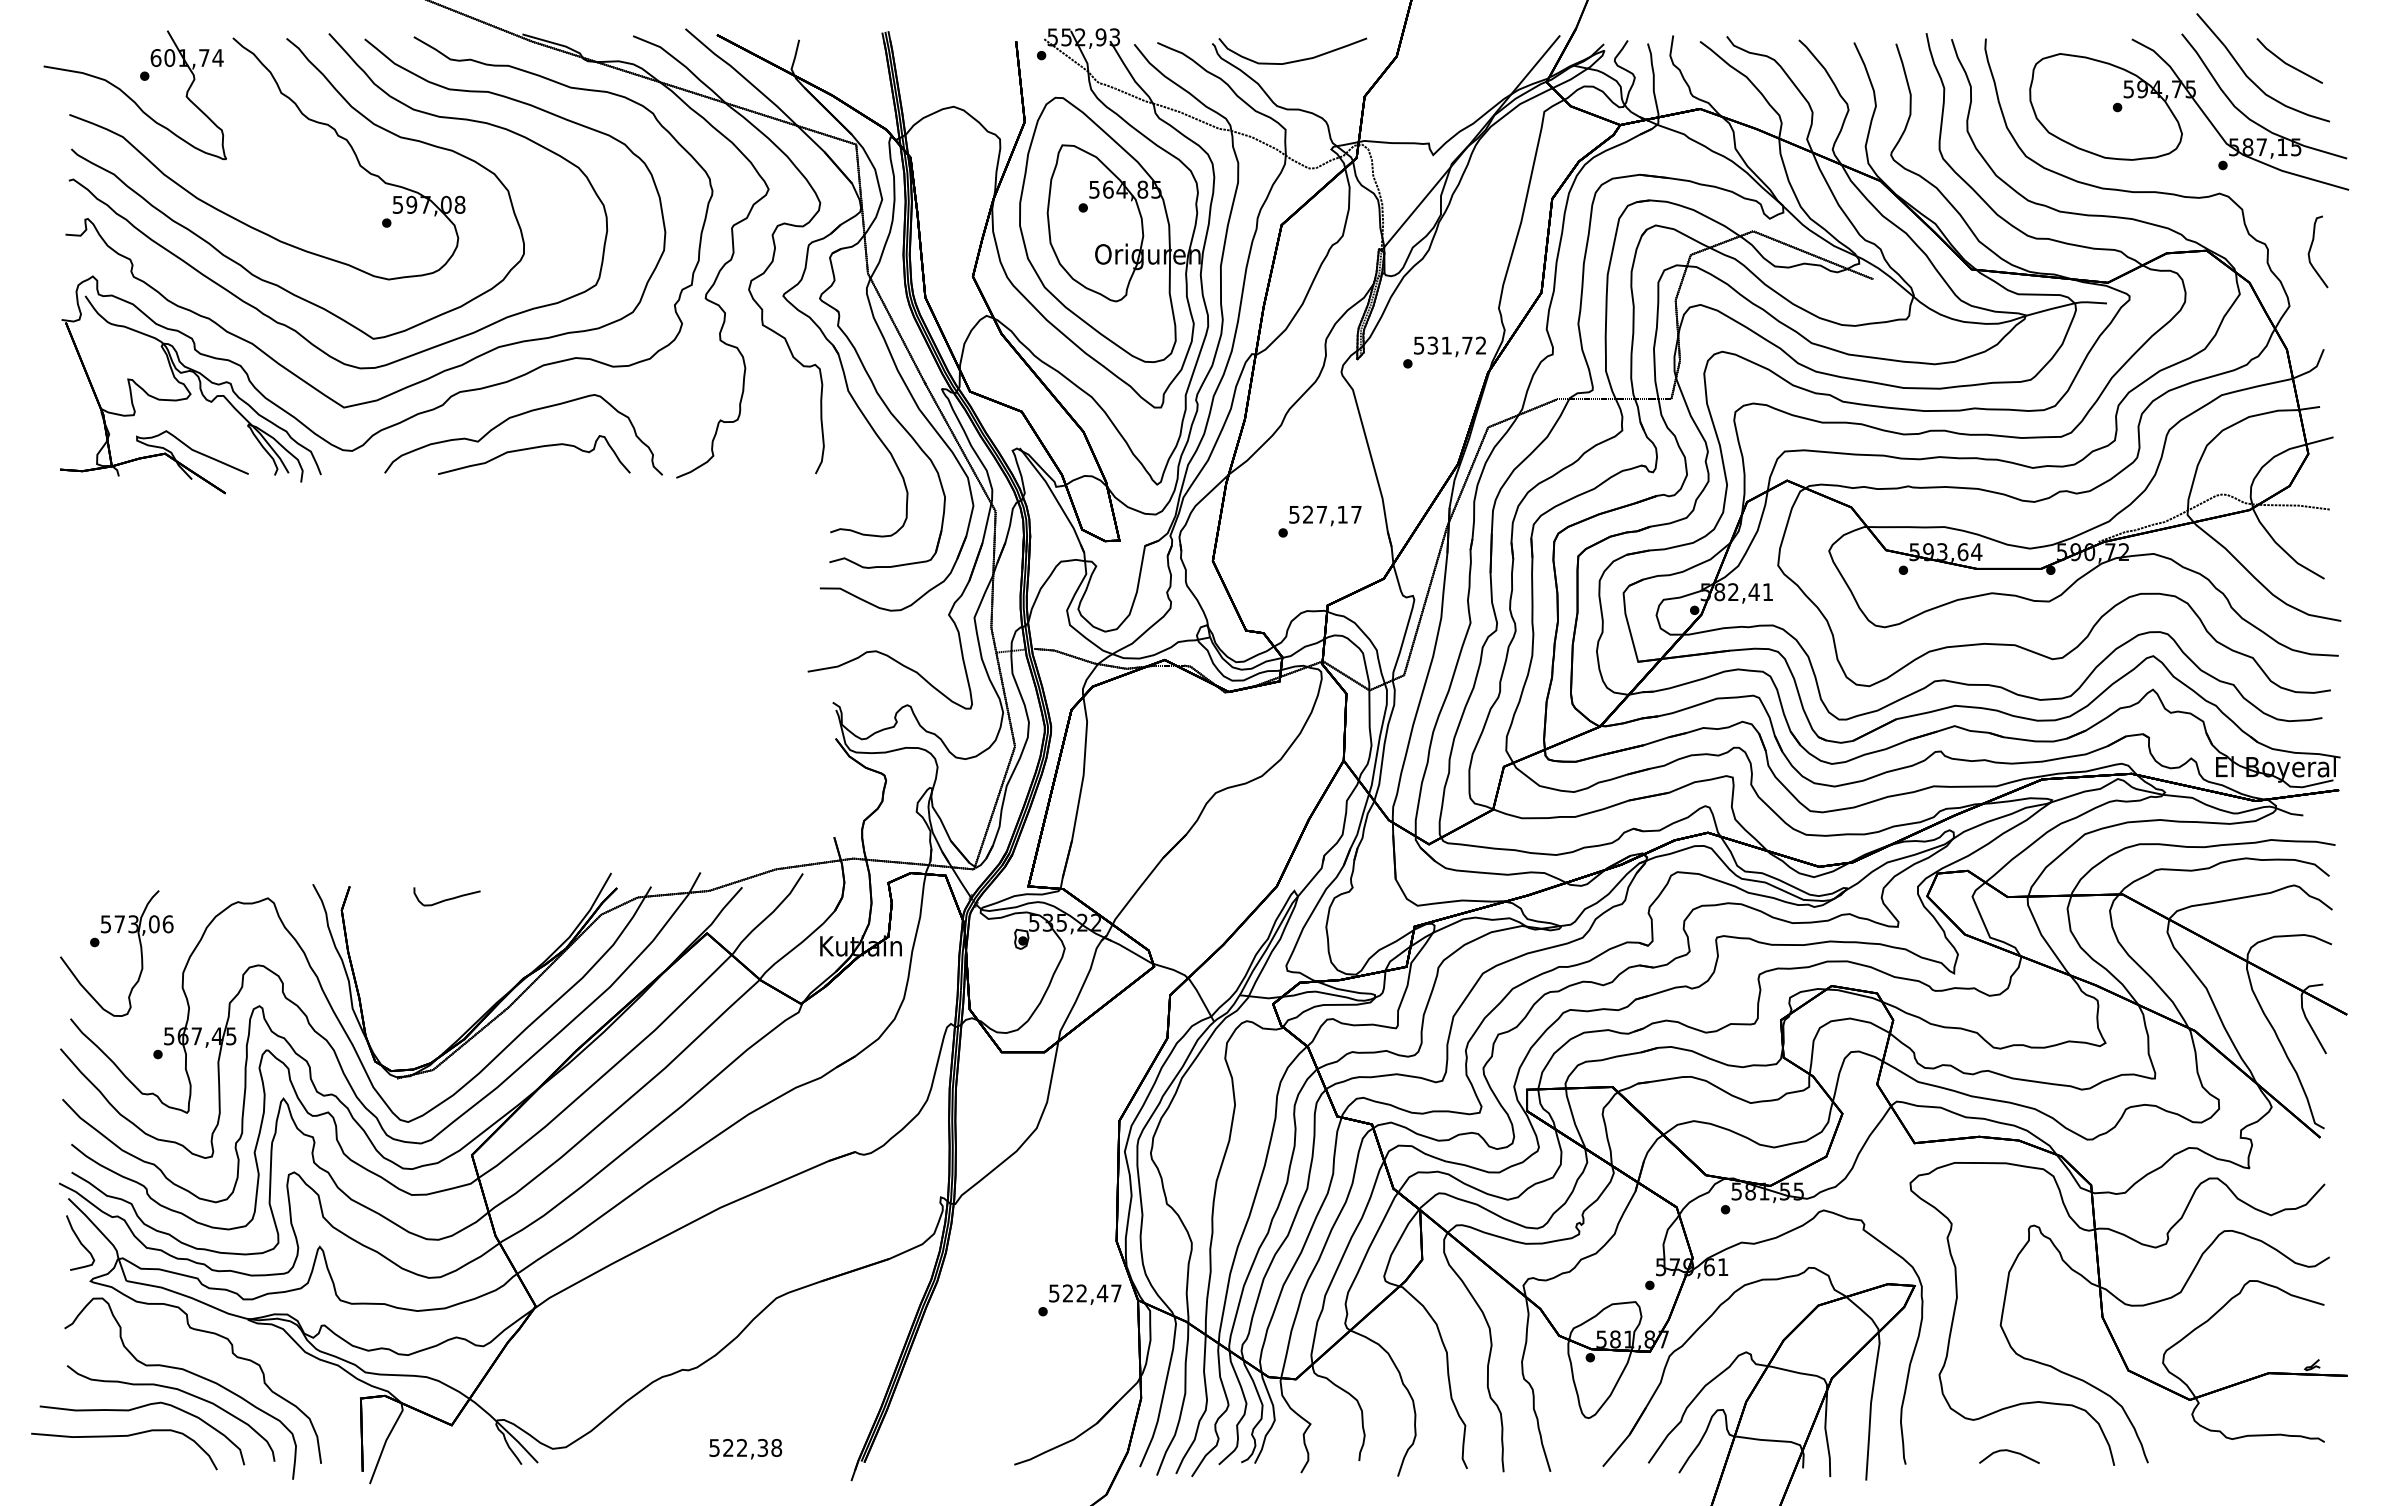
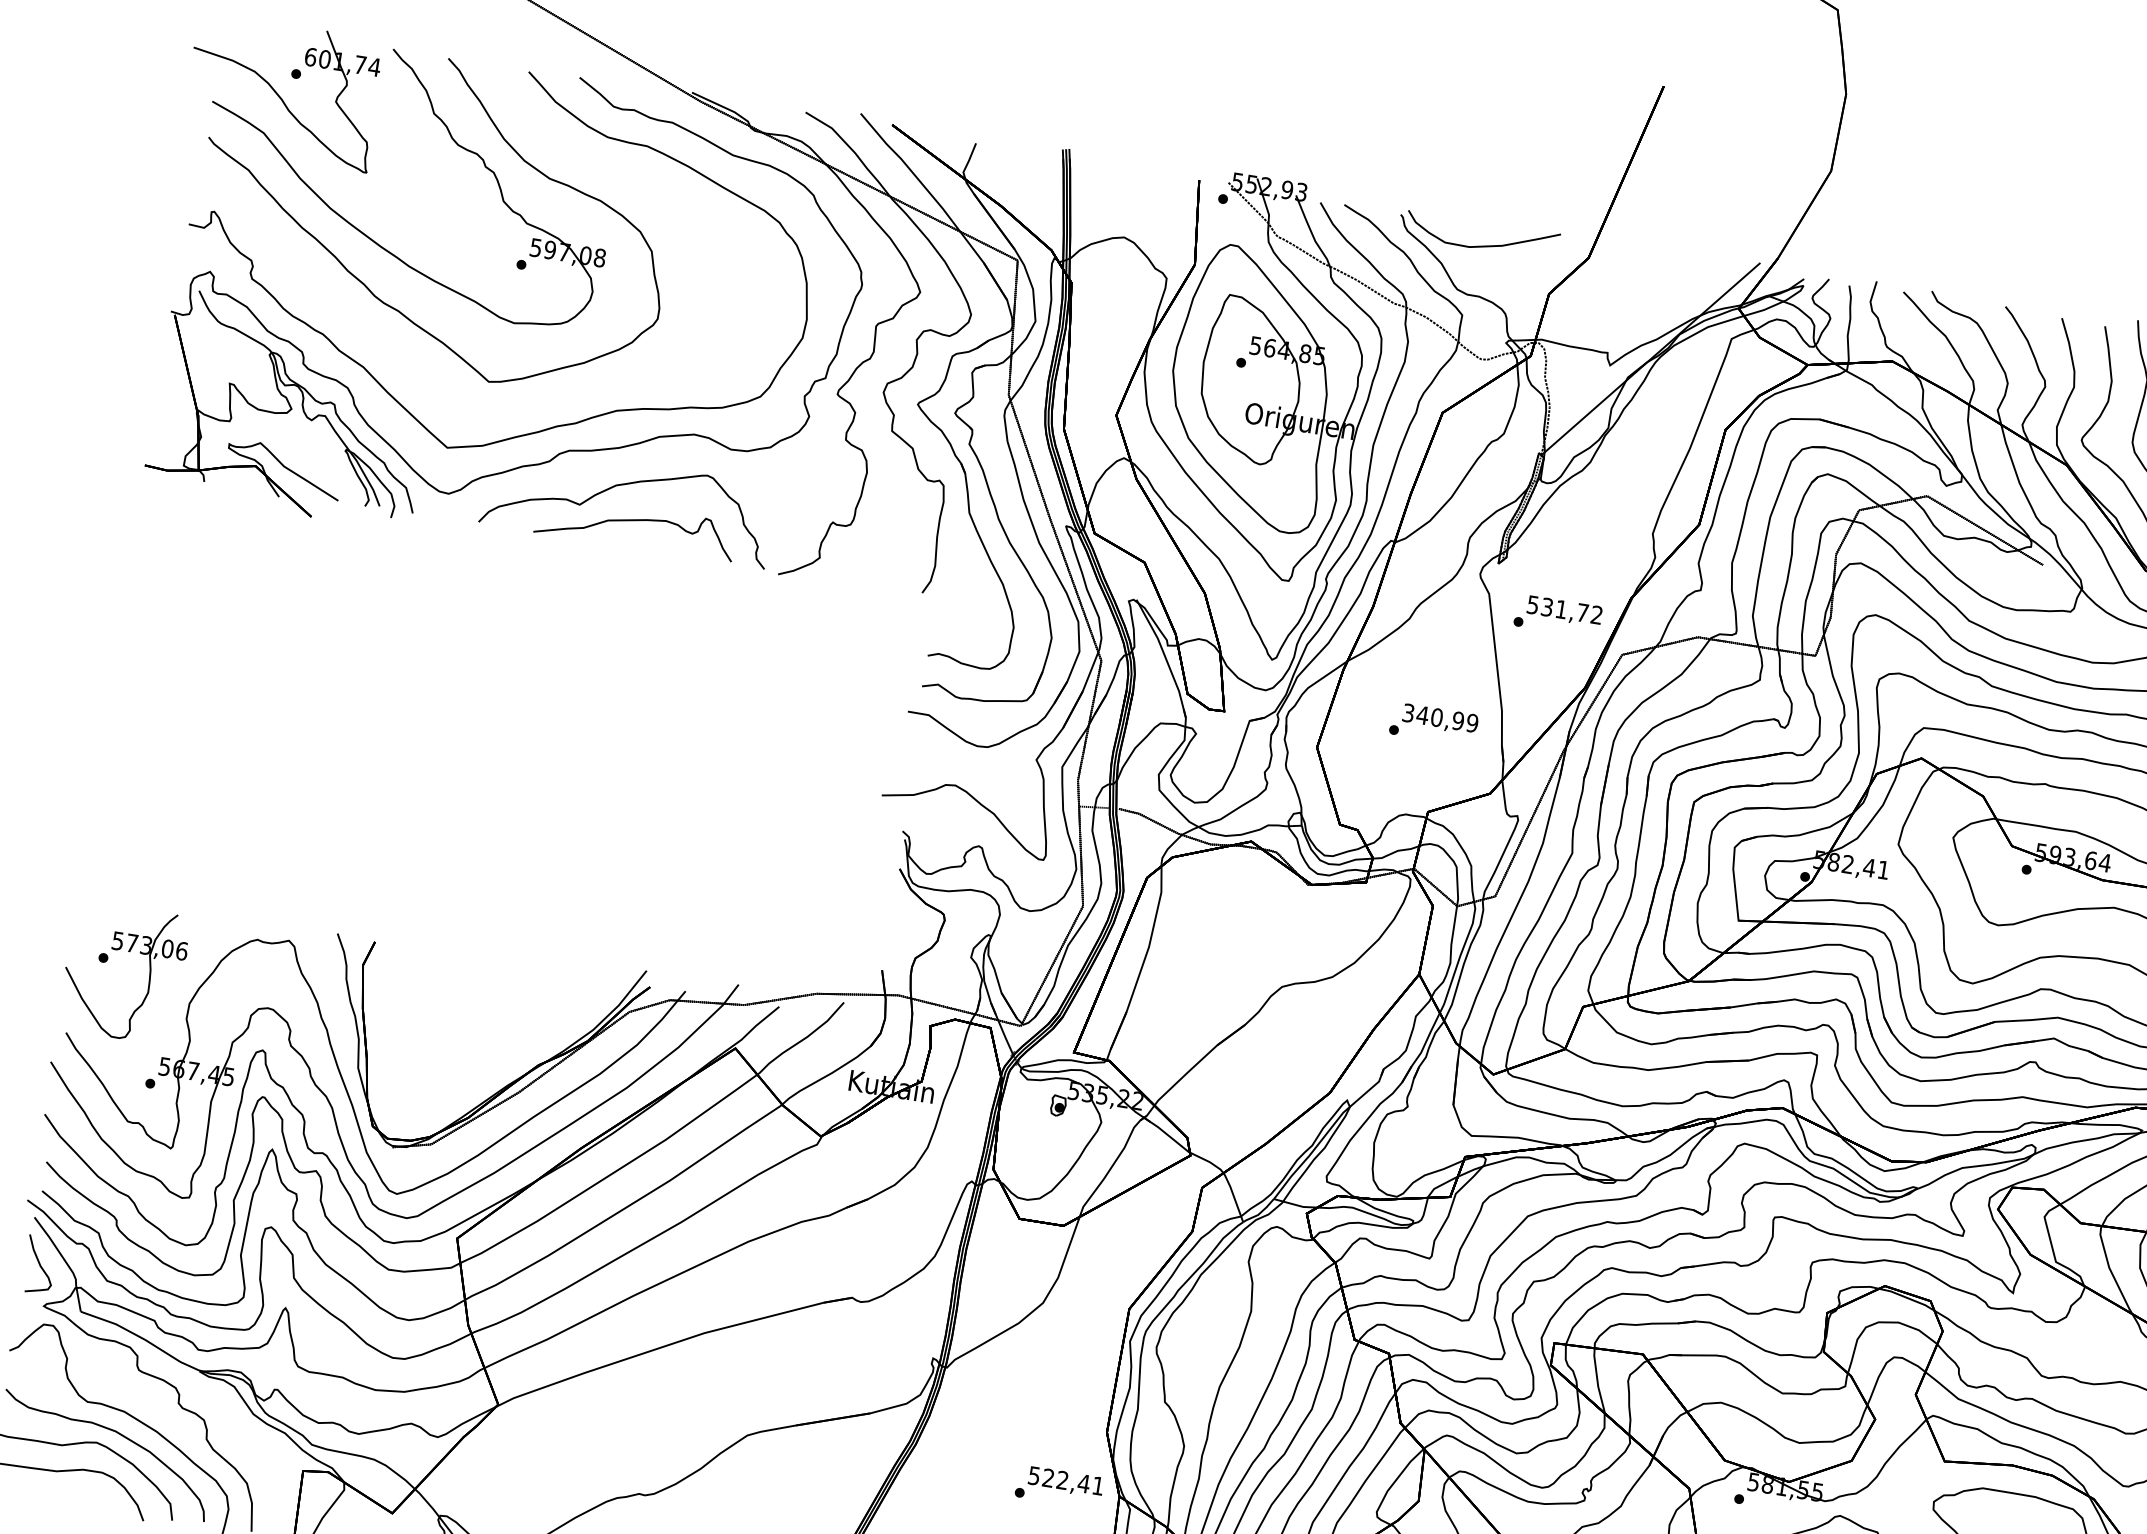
part: (398, 102) -> (553, 142), removed
text: (1444, 352) -> (1558, 616), moved
text: (1325, 514) -> (1440, 717), 527,17 -> 340,99
part: (446, 896) -> (473, 967), removed
text: (1116, 1293) -> (1098, 1486), 522,47 -> 522,41

